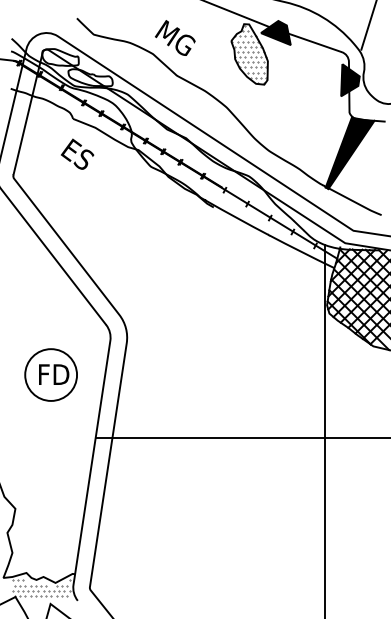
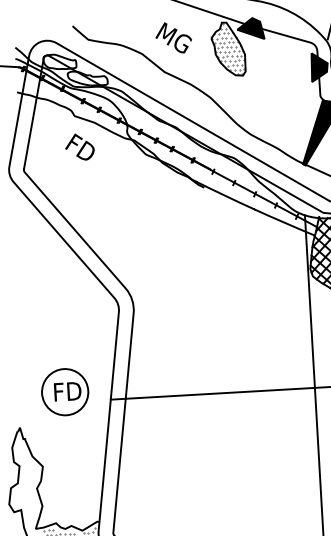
text: (175, 37) -> (173, 37), moved
text: (78, 157) -> (81, 150), ES -> FD
part: (50, 374) -> (64, 391), moved

